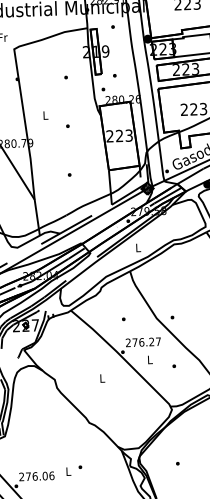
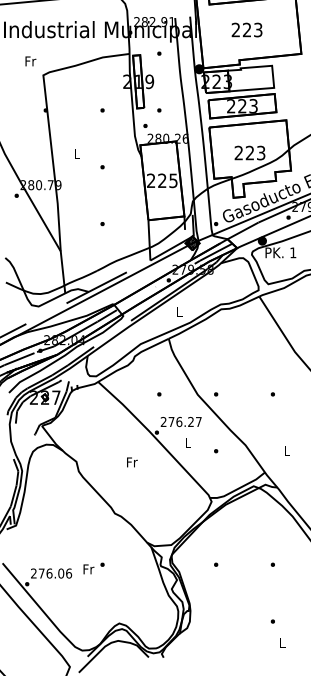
text: (129, 135) -> (173, 180), 223 -> 225
text: (102, 378) -> (132, 462), L -> Fr
text: (68, 471) -> (88, 569), L -> Fr

